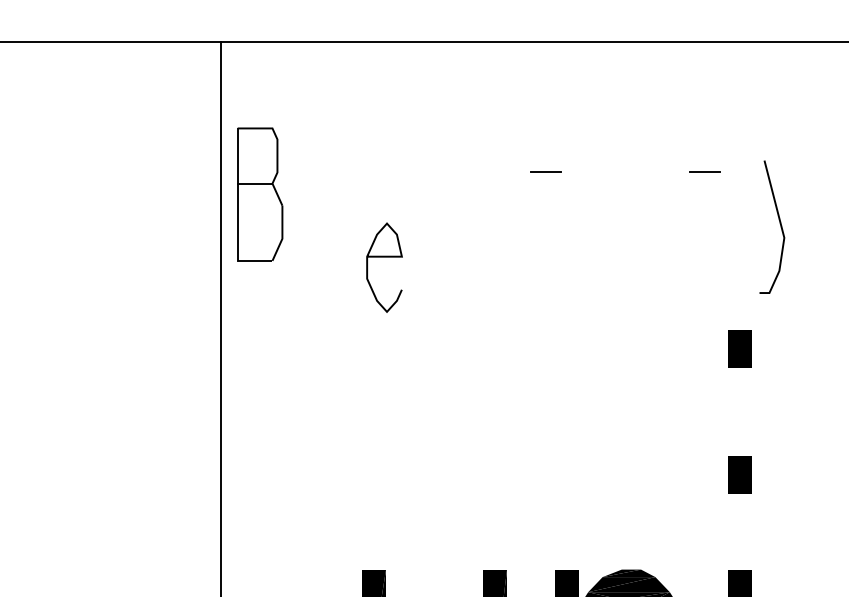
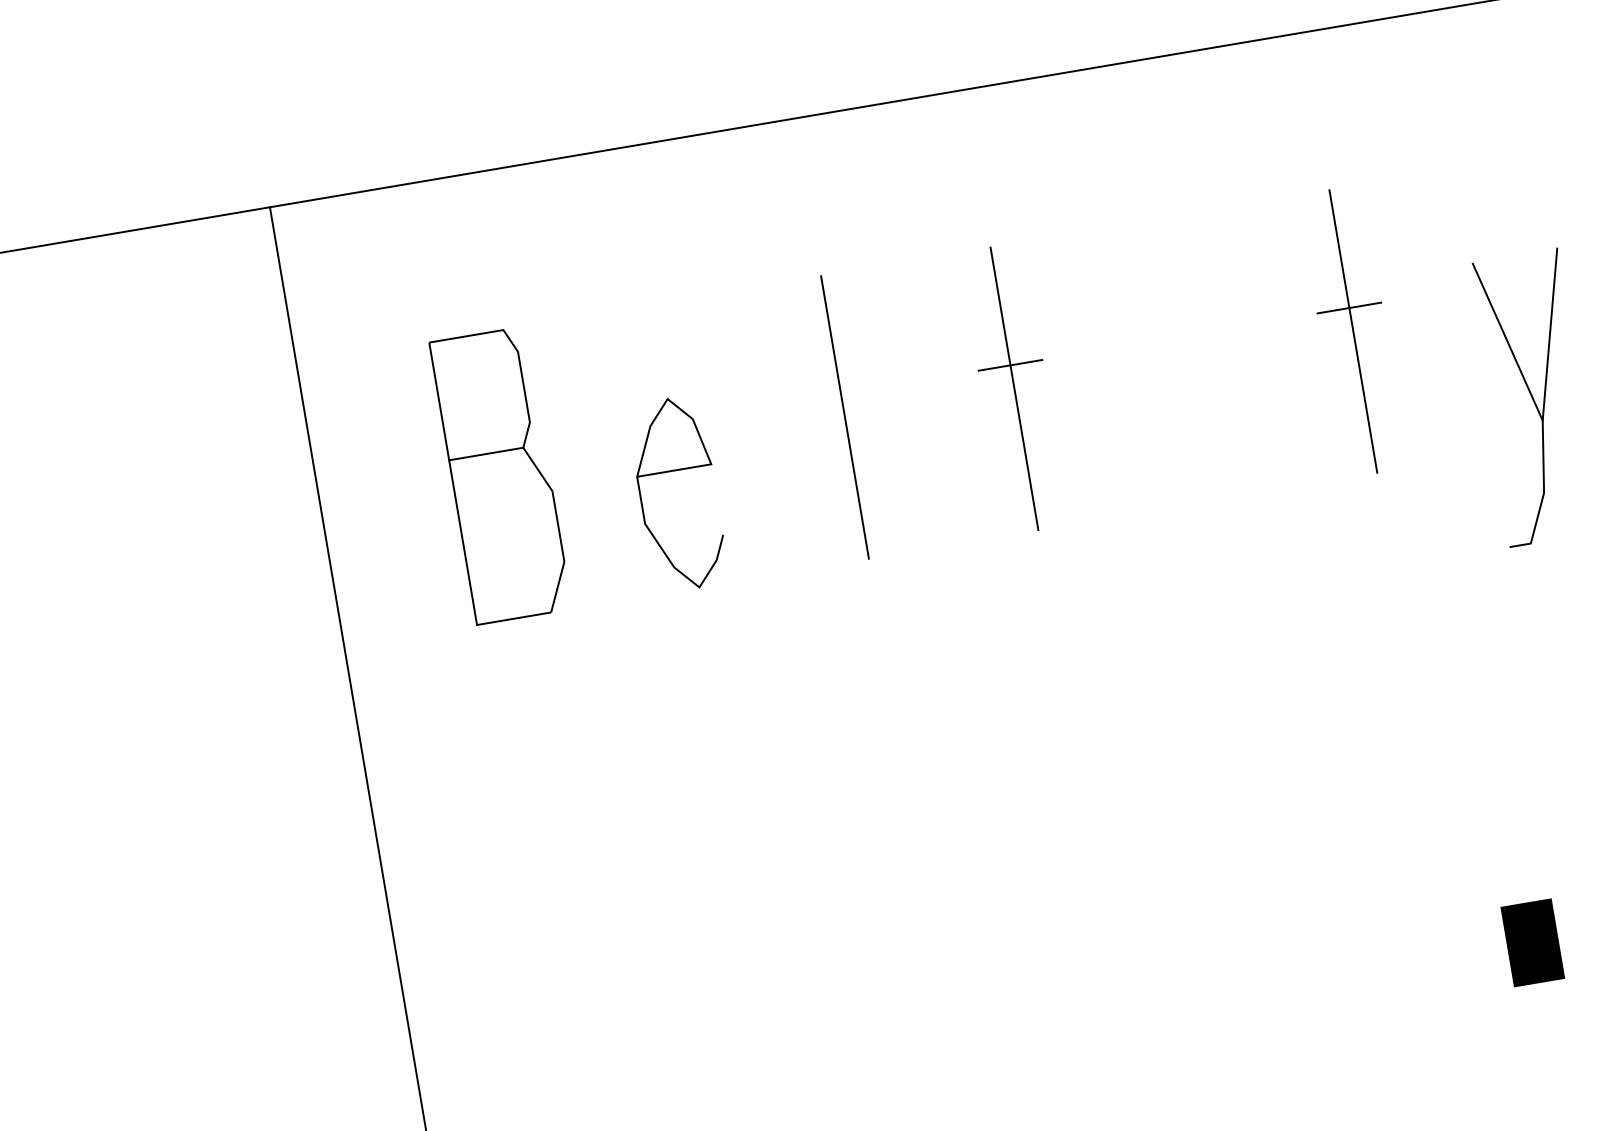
line: (466, 182) -> (844, 417), added
line: (545, 182) -> (1013, 388), added
line: (704, 182) -> (1352, 331), added
part: (260, 194) -> (501, 475), moved
line: (794, 198) -> (1550, 332), added
curve: (384, 257) -> (674, 472), moved
part: (739, 348) -> (1486, 672), removed

